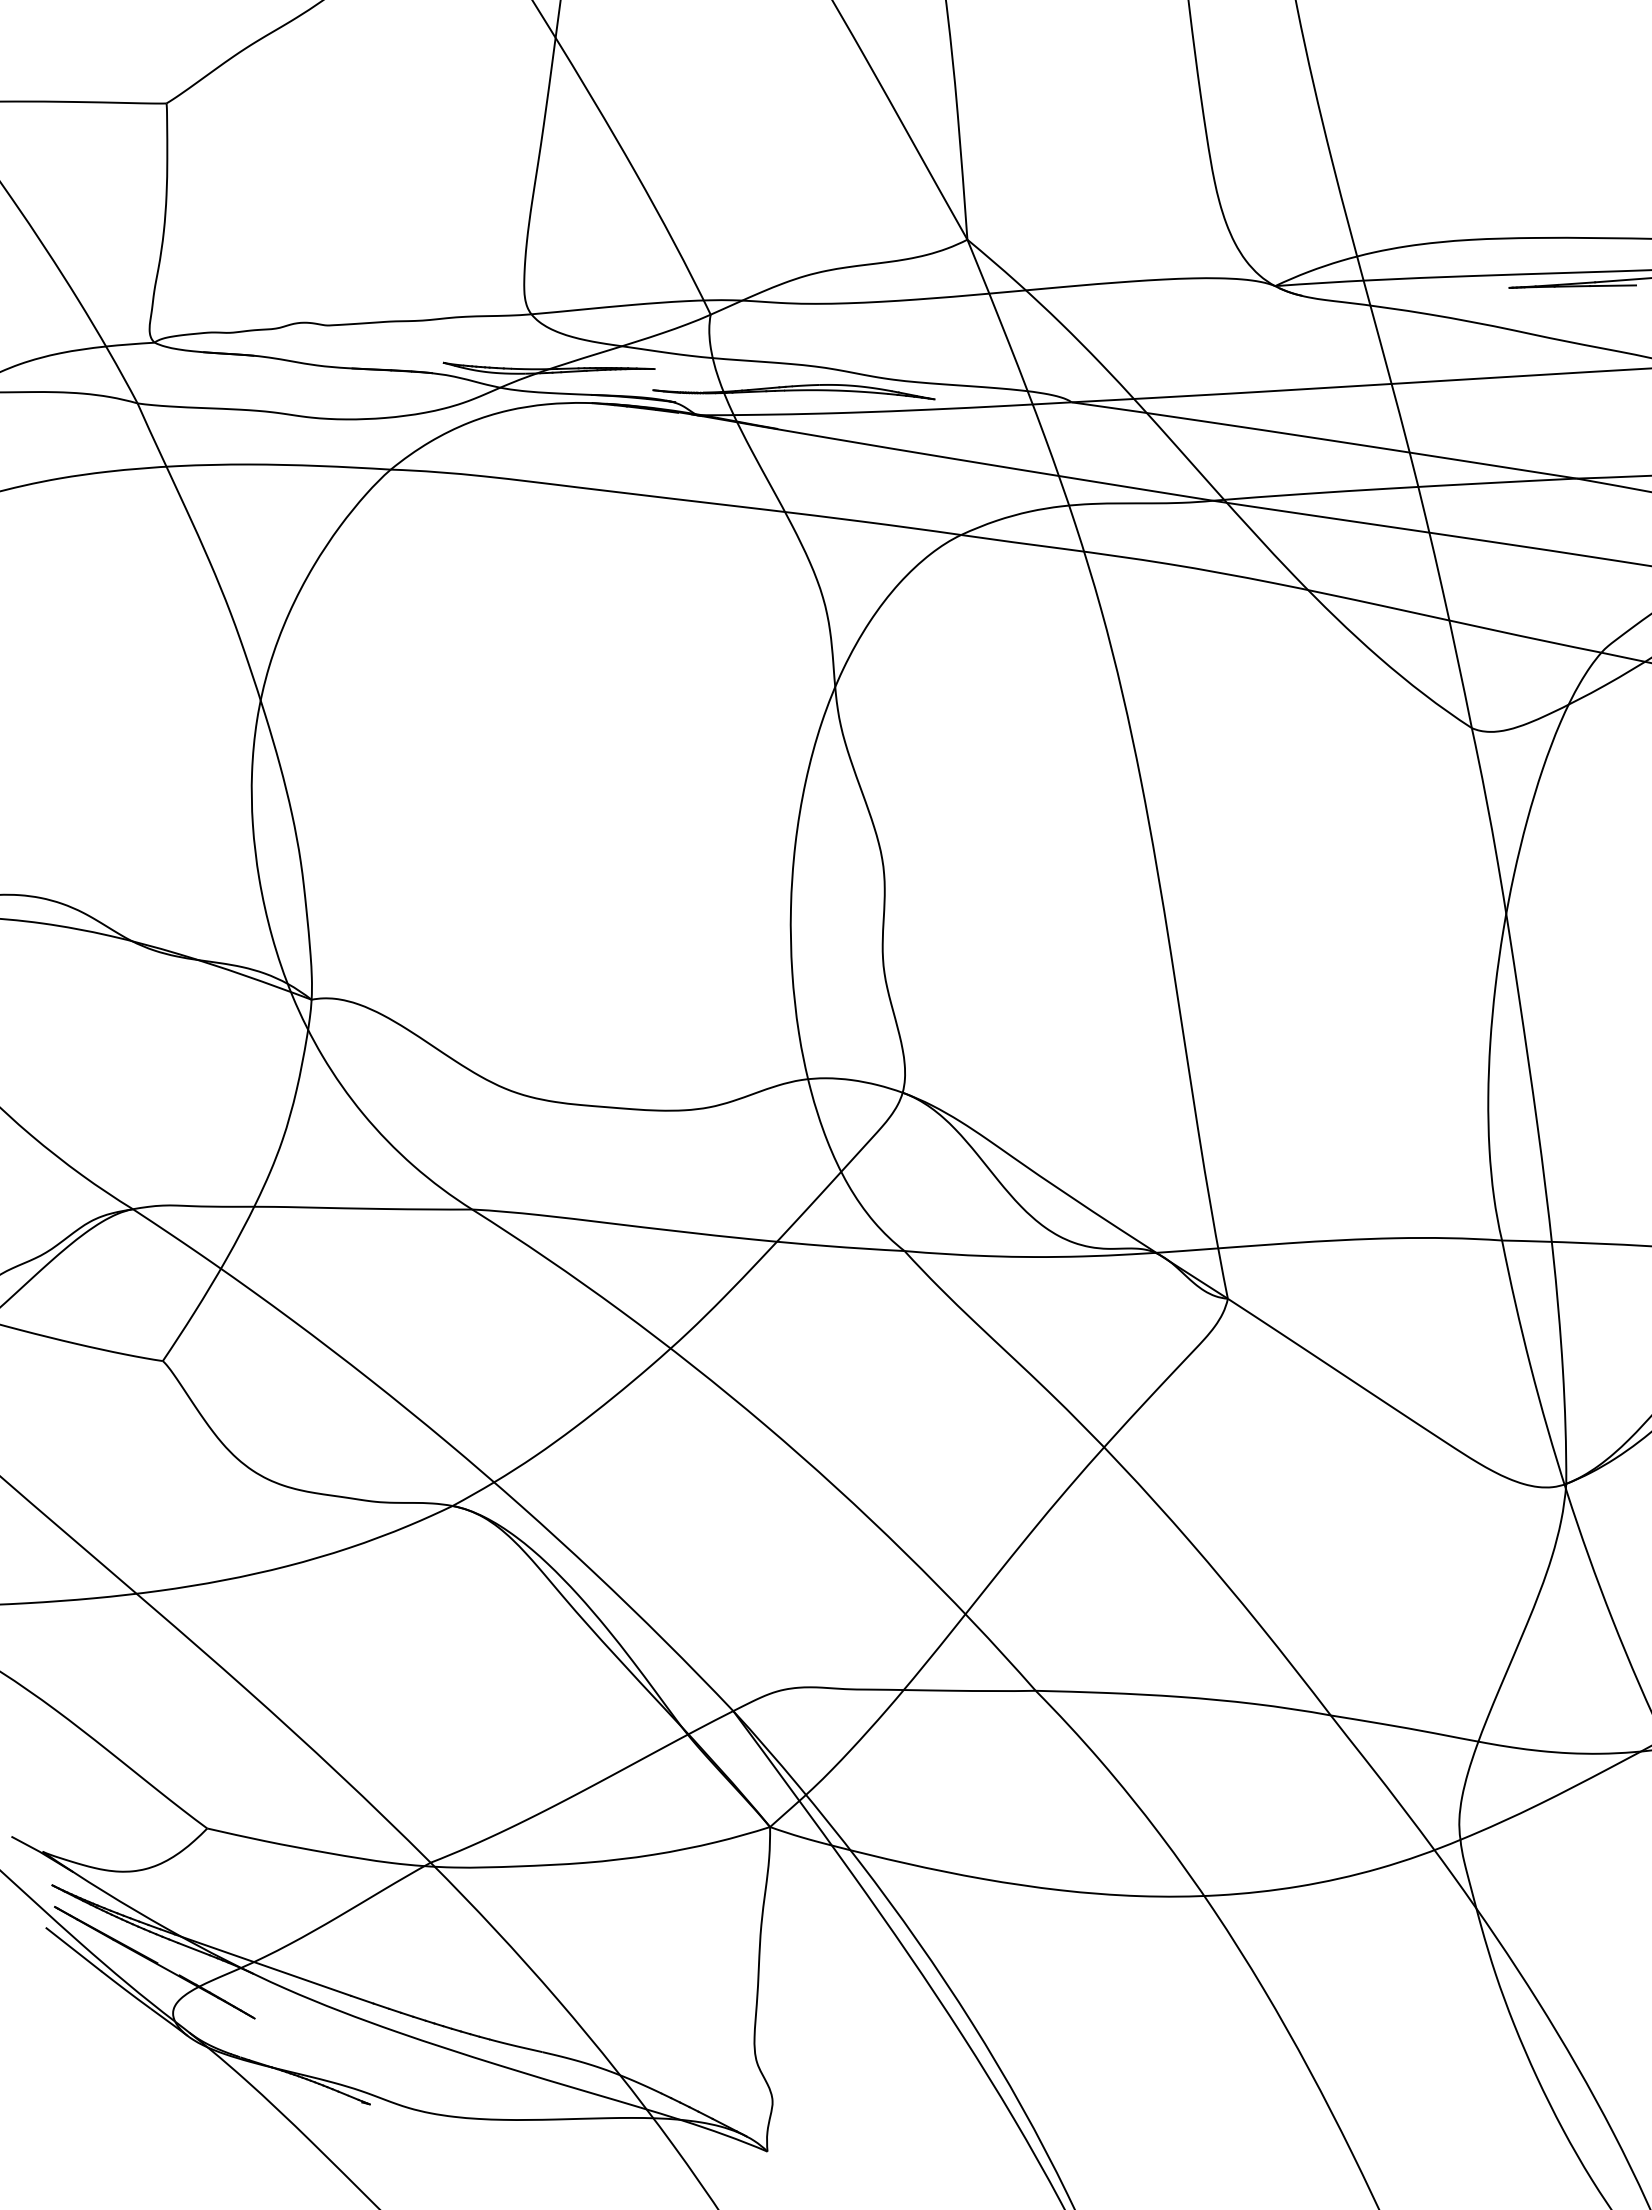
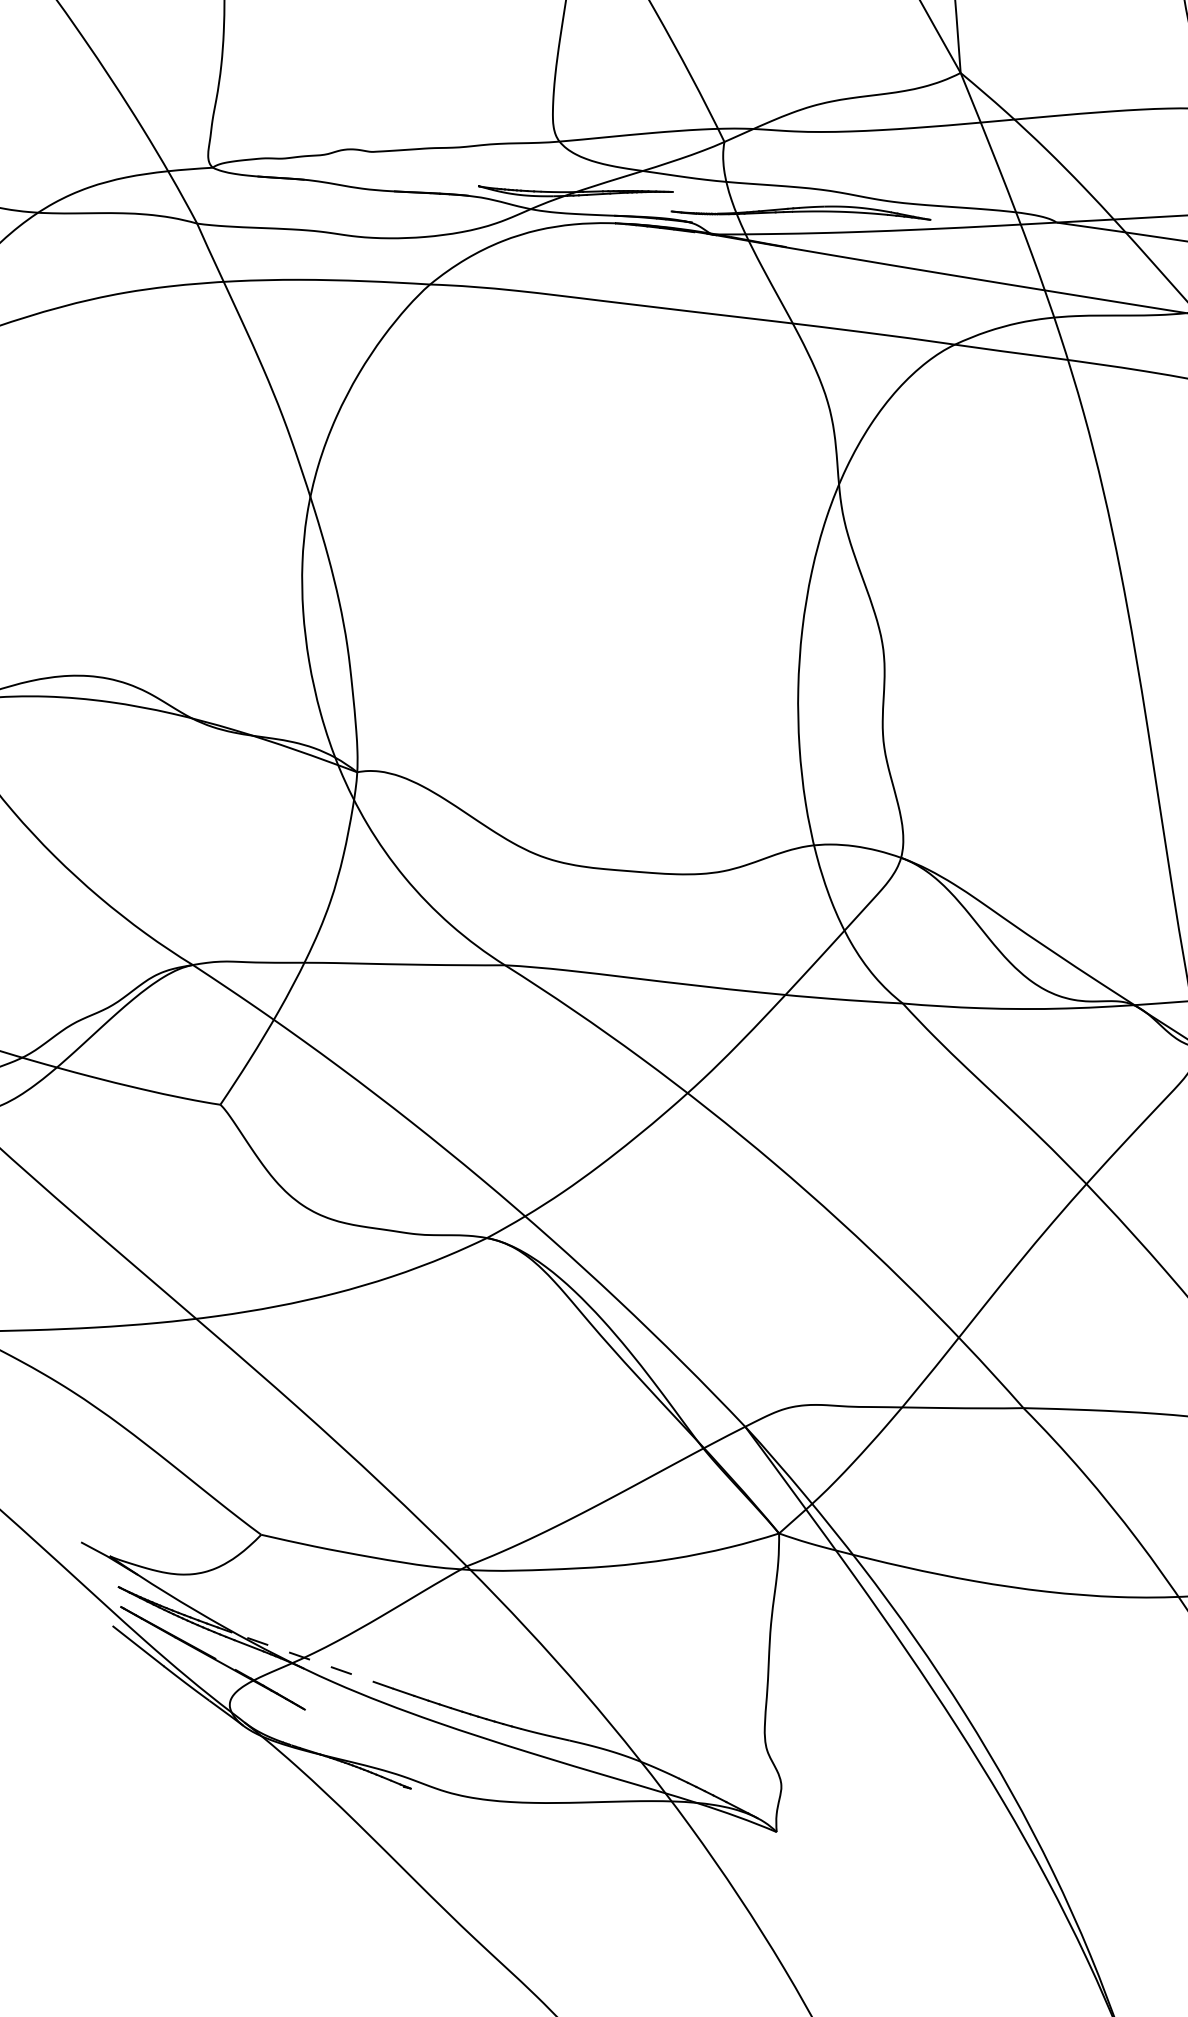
line: (262, 1965) -> (312, 1660), solid -> dashed

